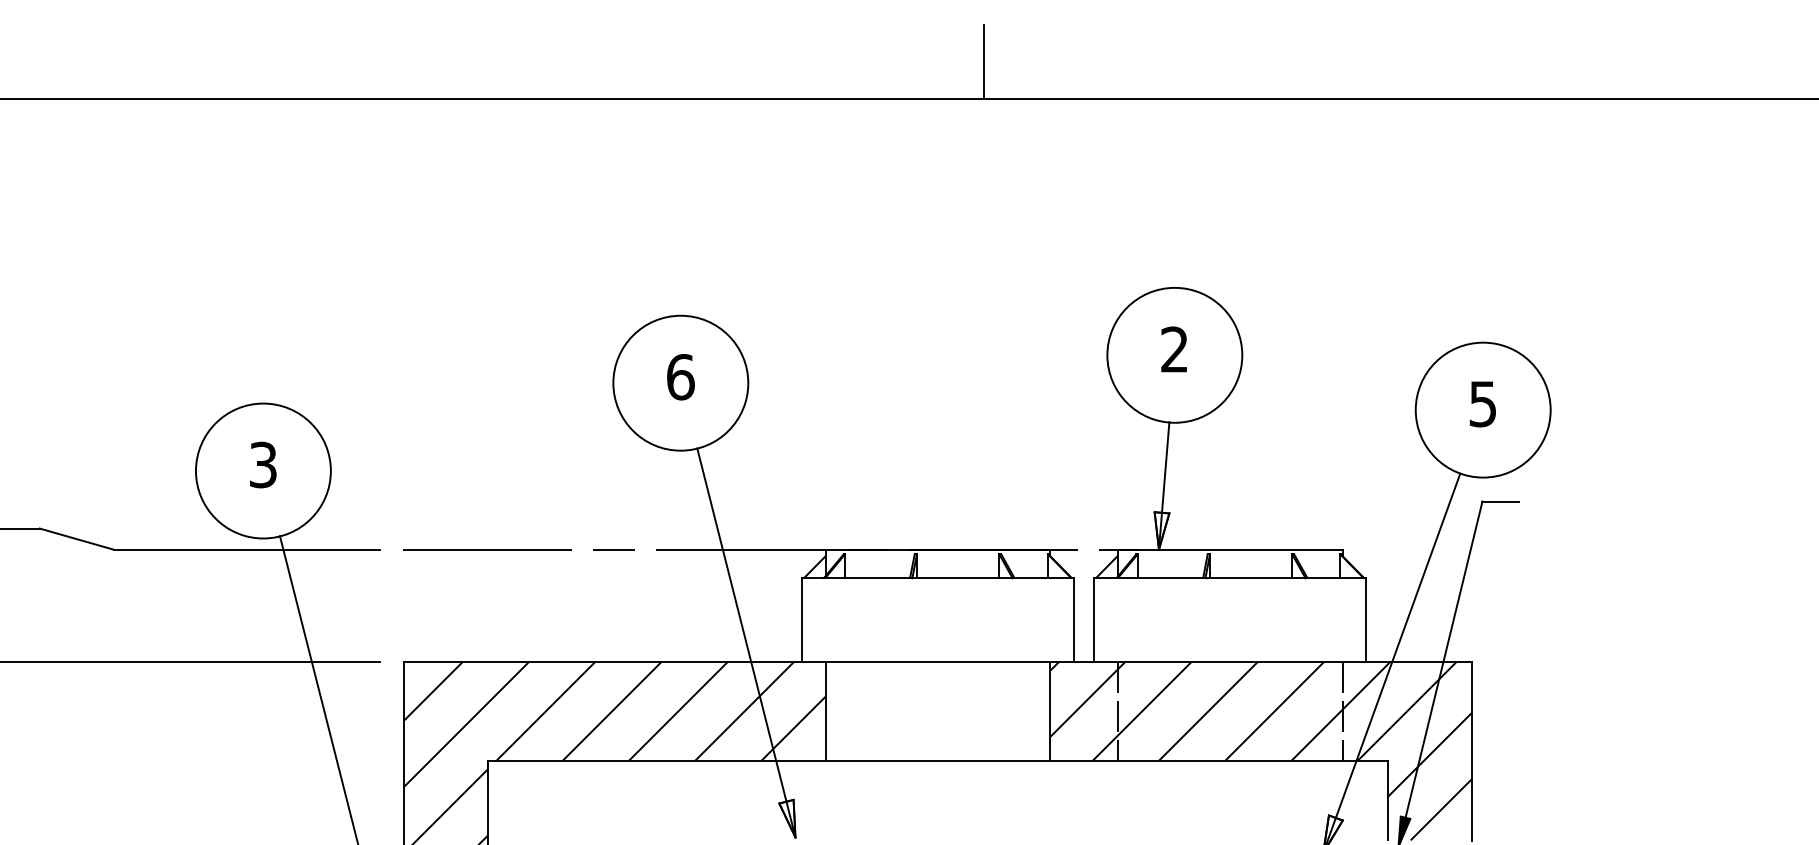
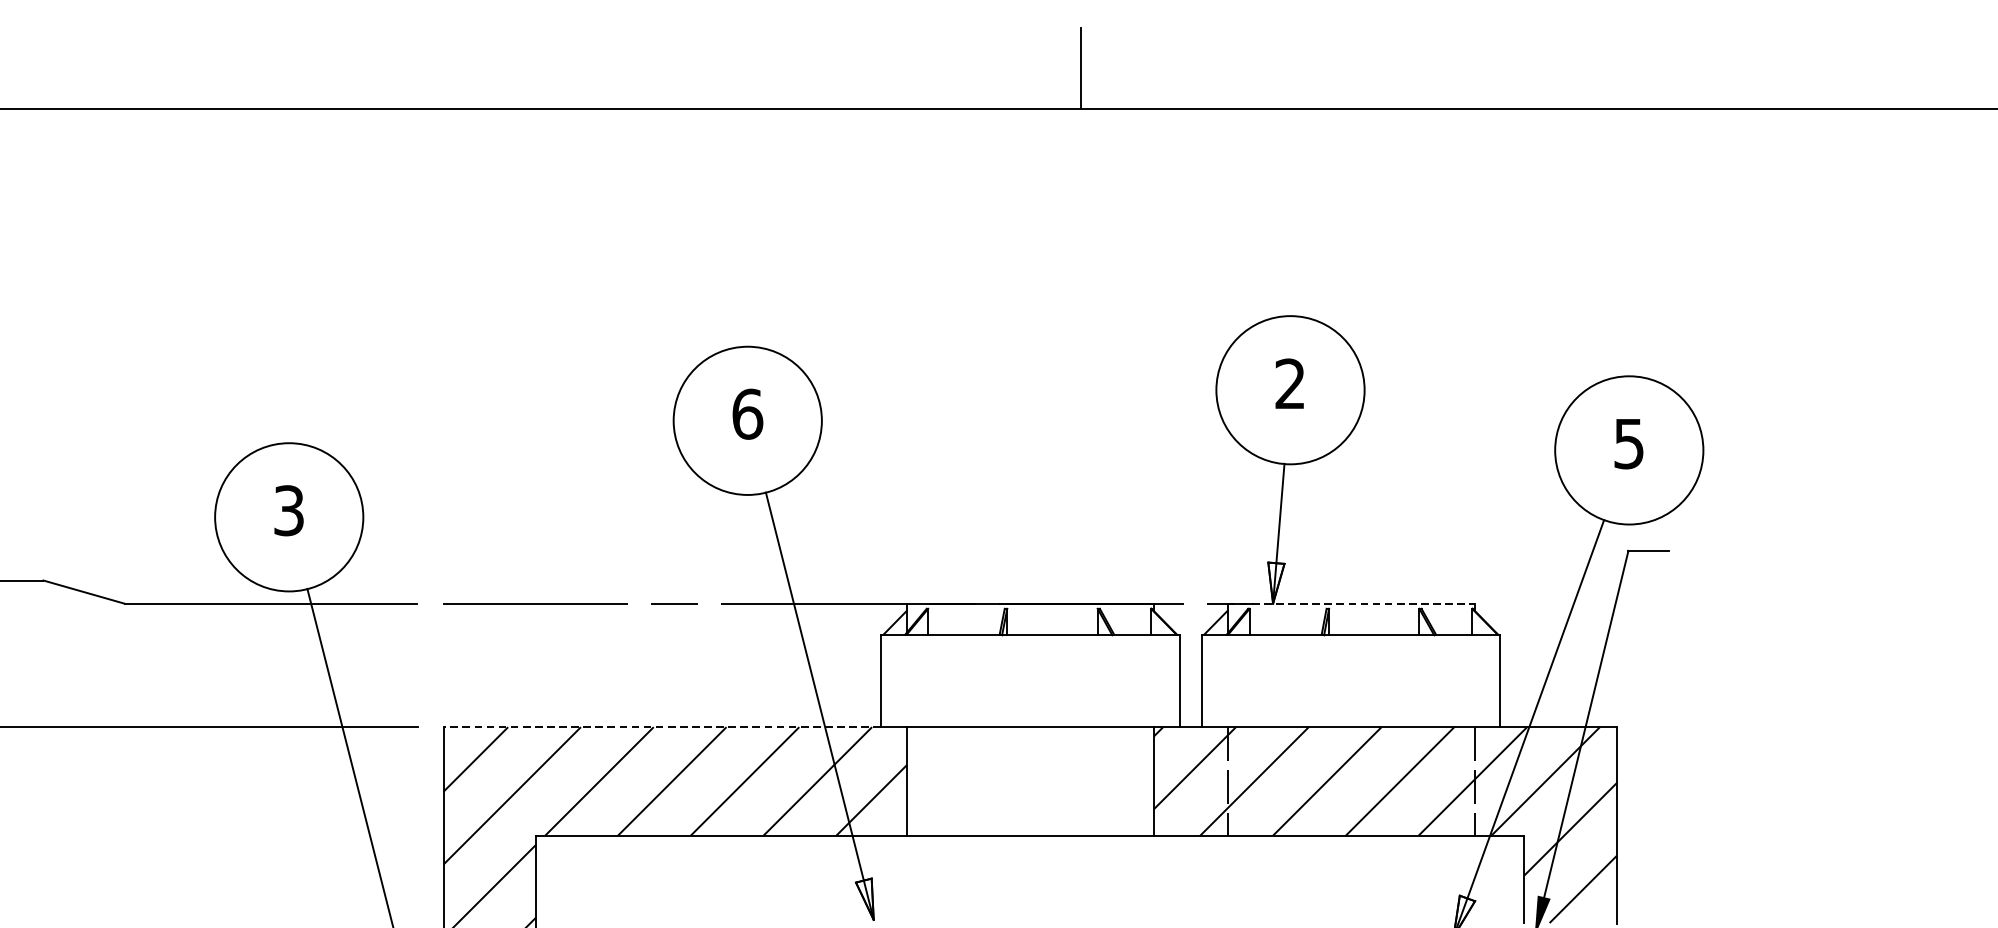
line: (1230, 549) -> (1351, 603), solid -> dashed
line: (602, 662) -> (661, 727), solid -> dashed

